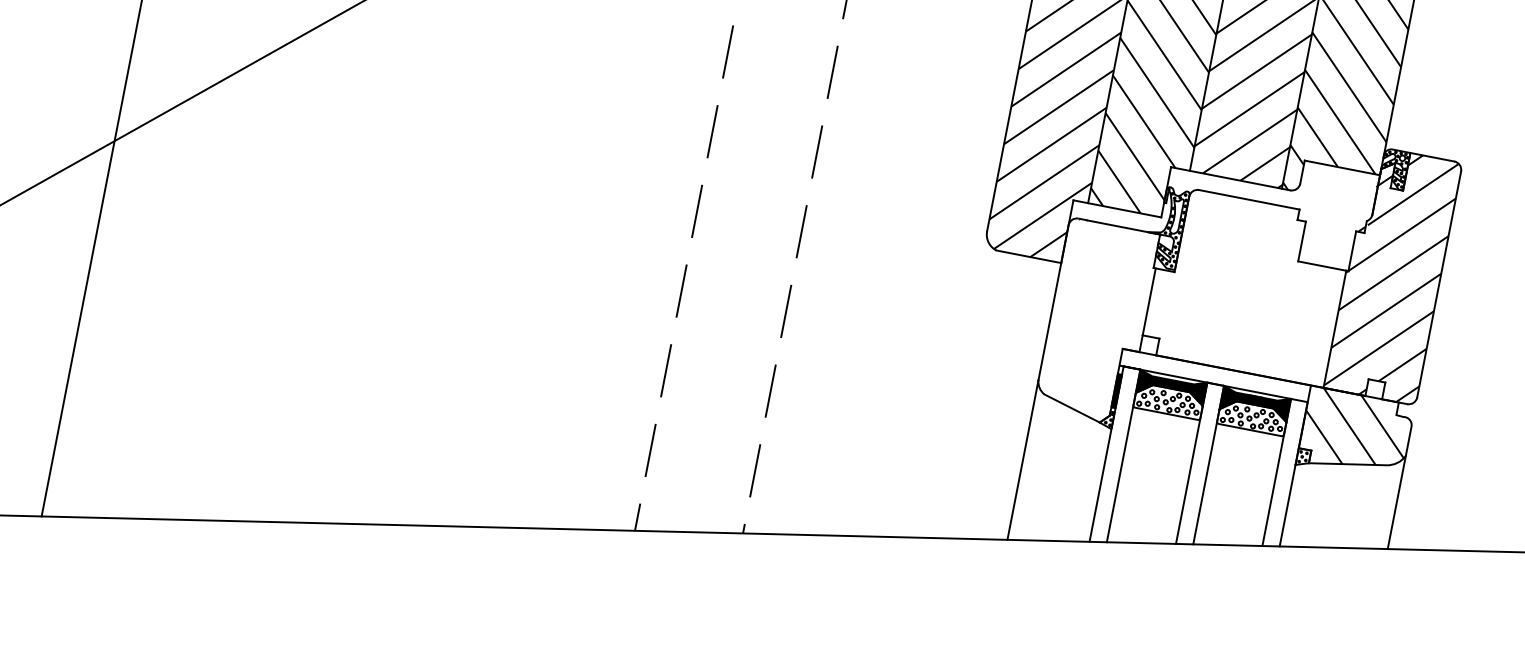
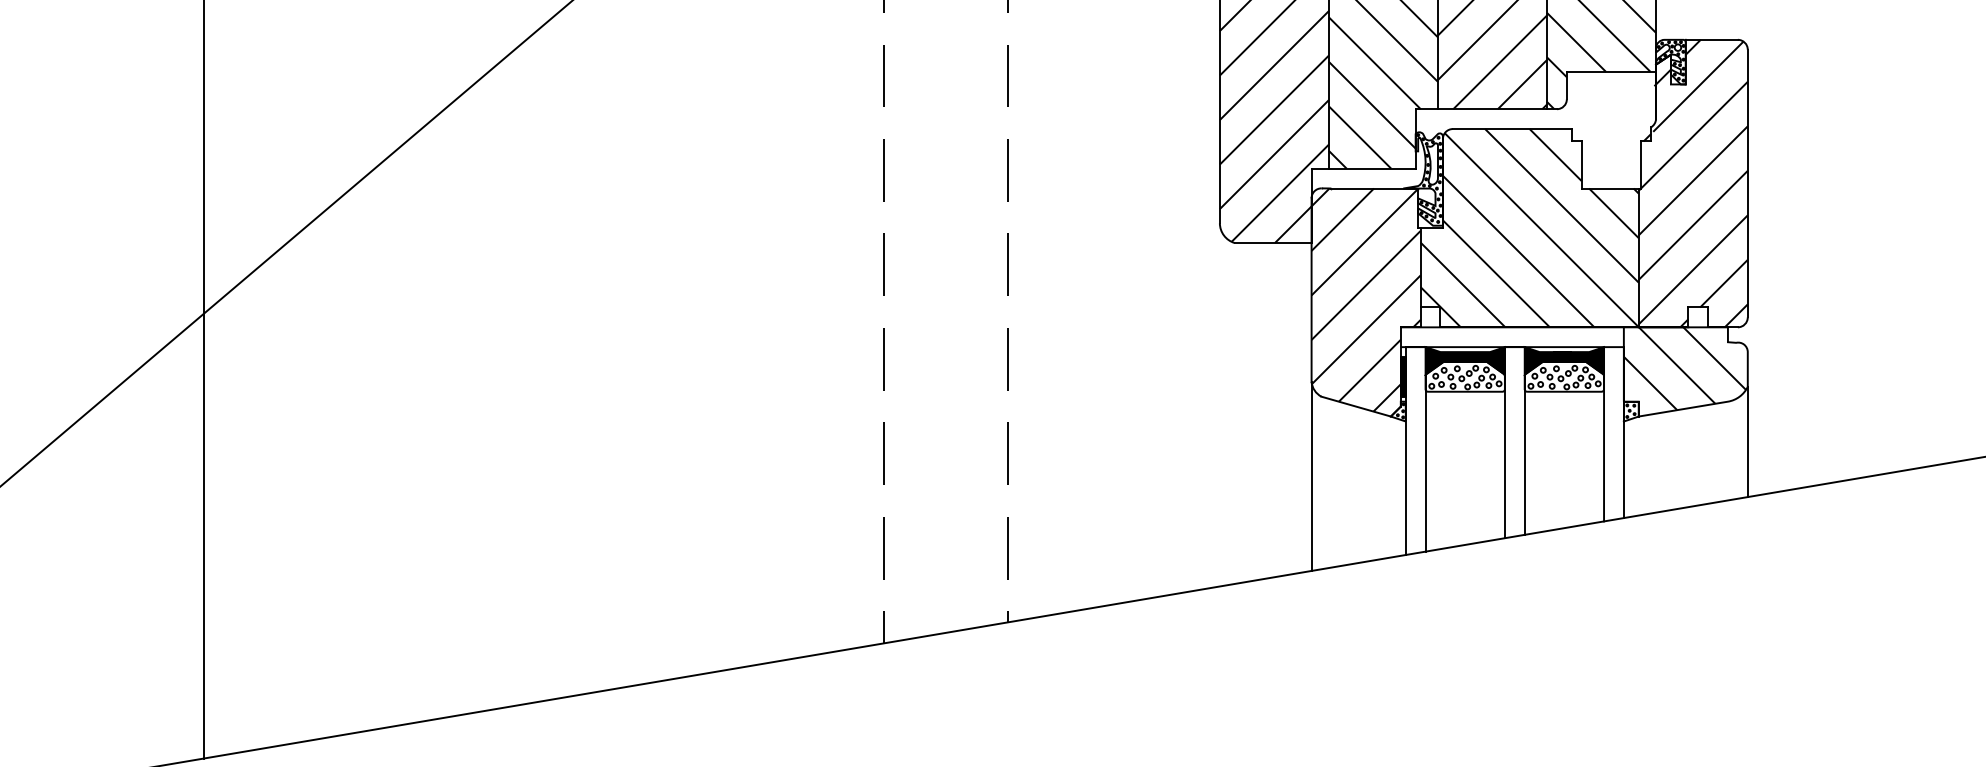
hatch: (1247, 286) -> (1529, 228), added
hatch: (1097, 319) -> (1365, 299), added

